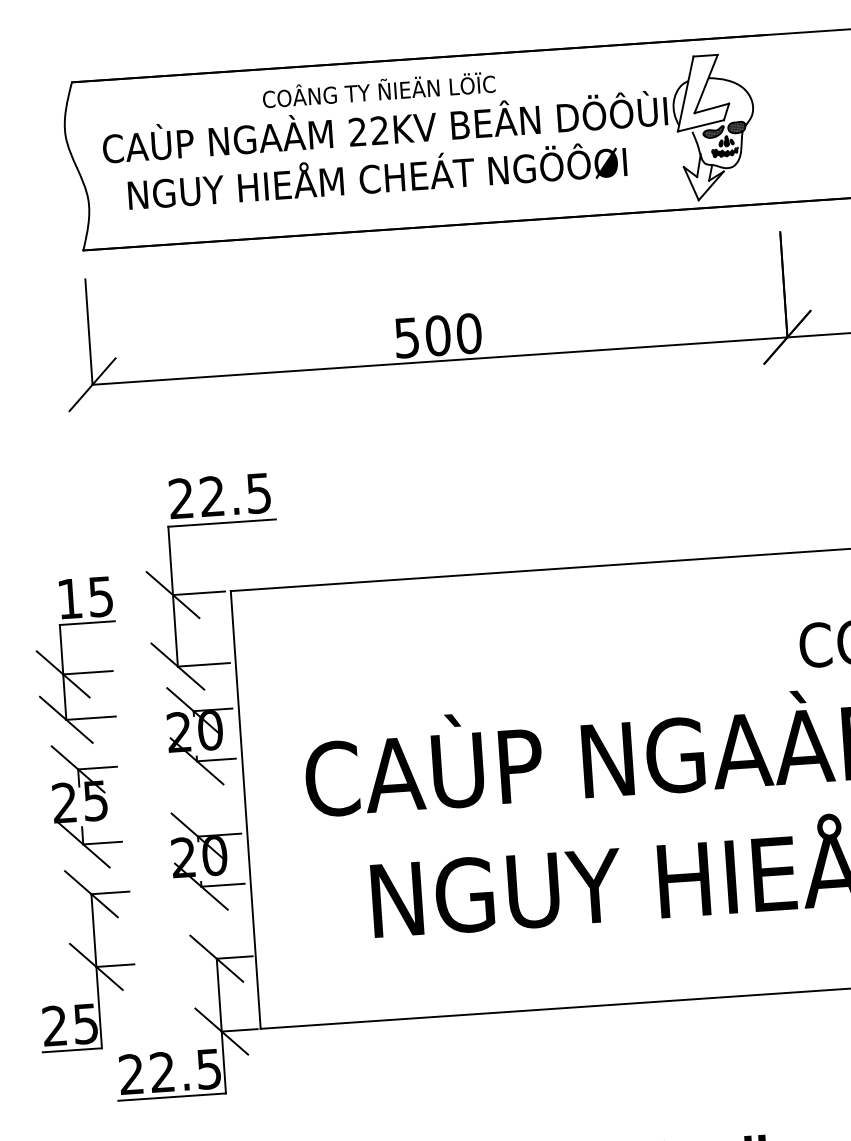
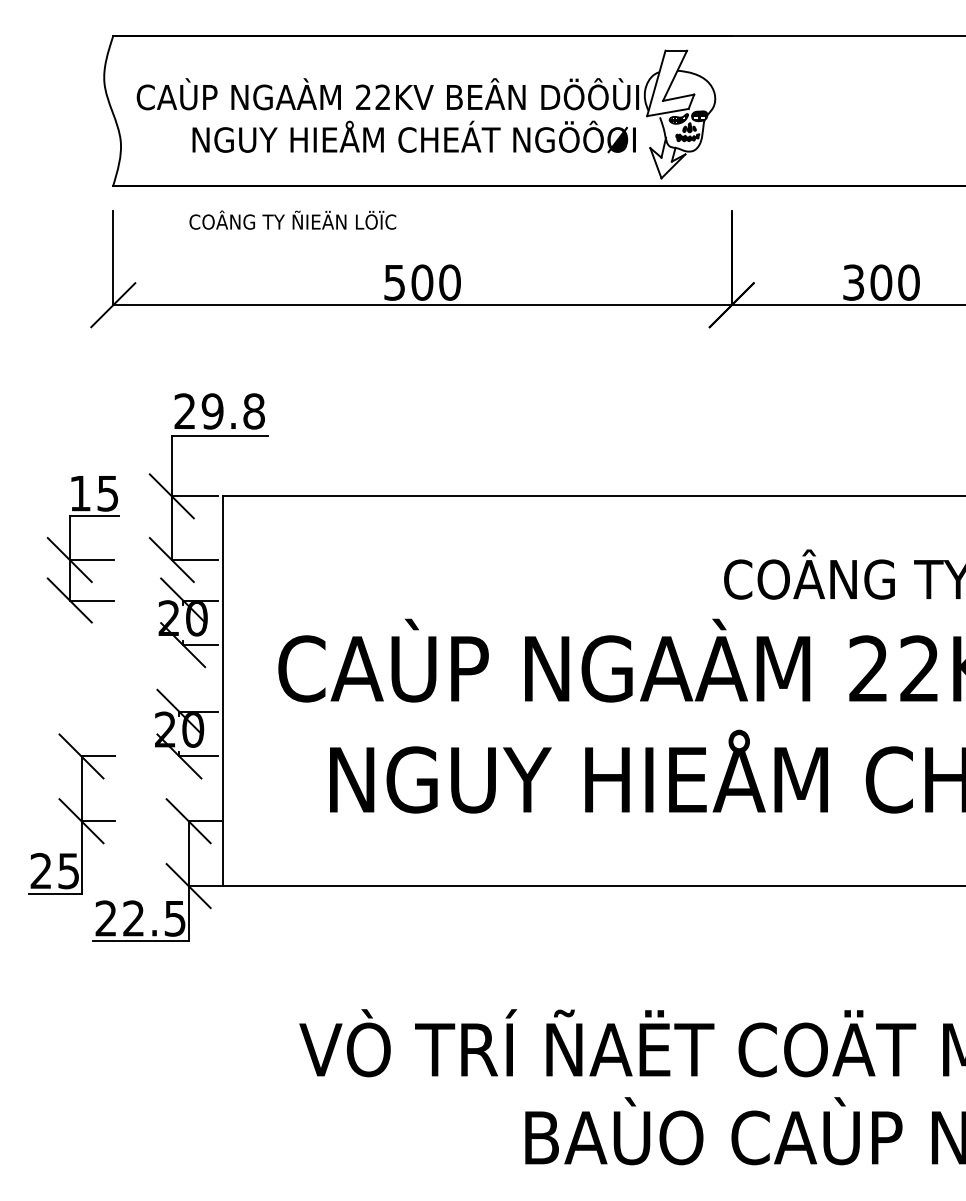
text: (378, 89) -> (292, 219), moved
text: (376, 175) -> (413, 136), moved
text: (234, 495) -> (232, 411), 22.5 -> 29.8
part: (86, 806) -> (82, 678), removed

